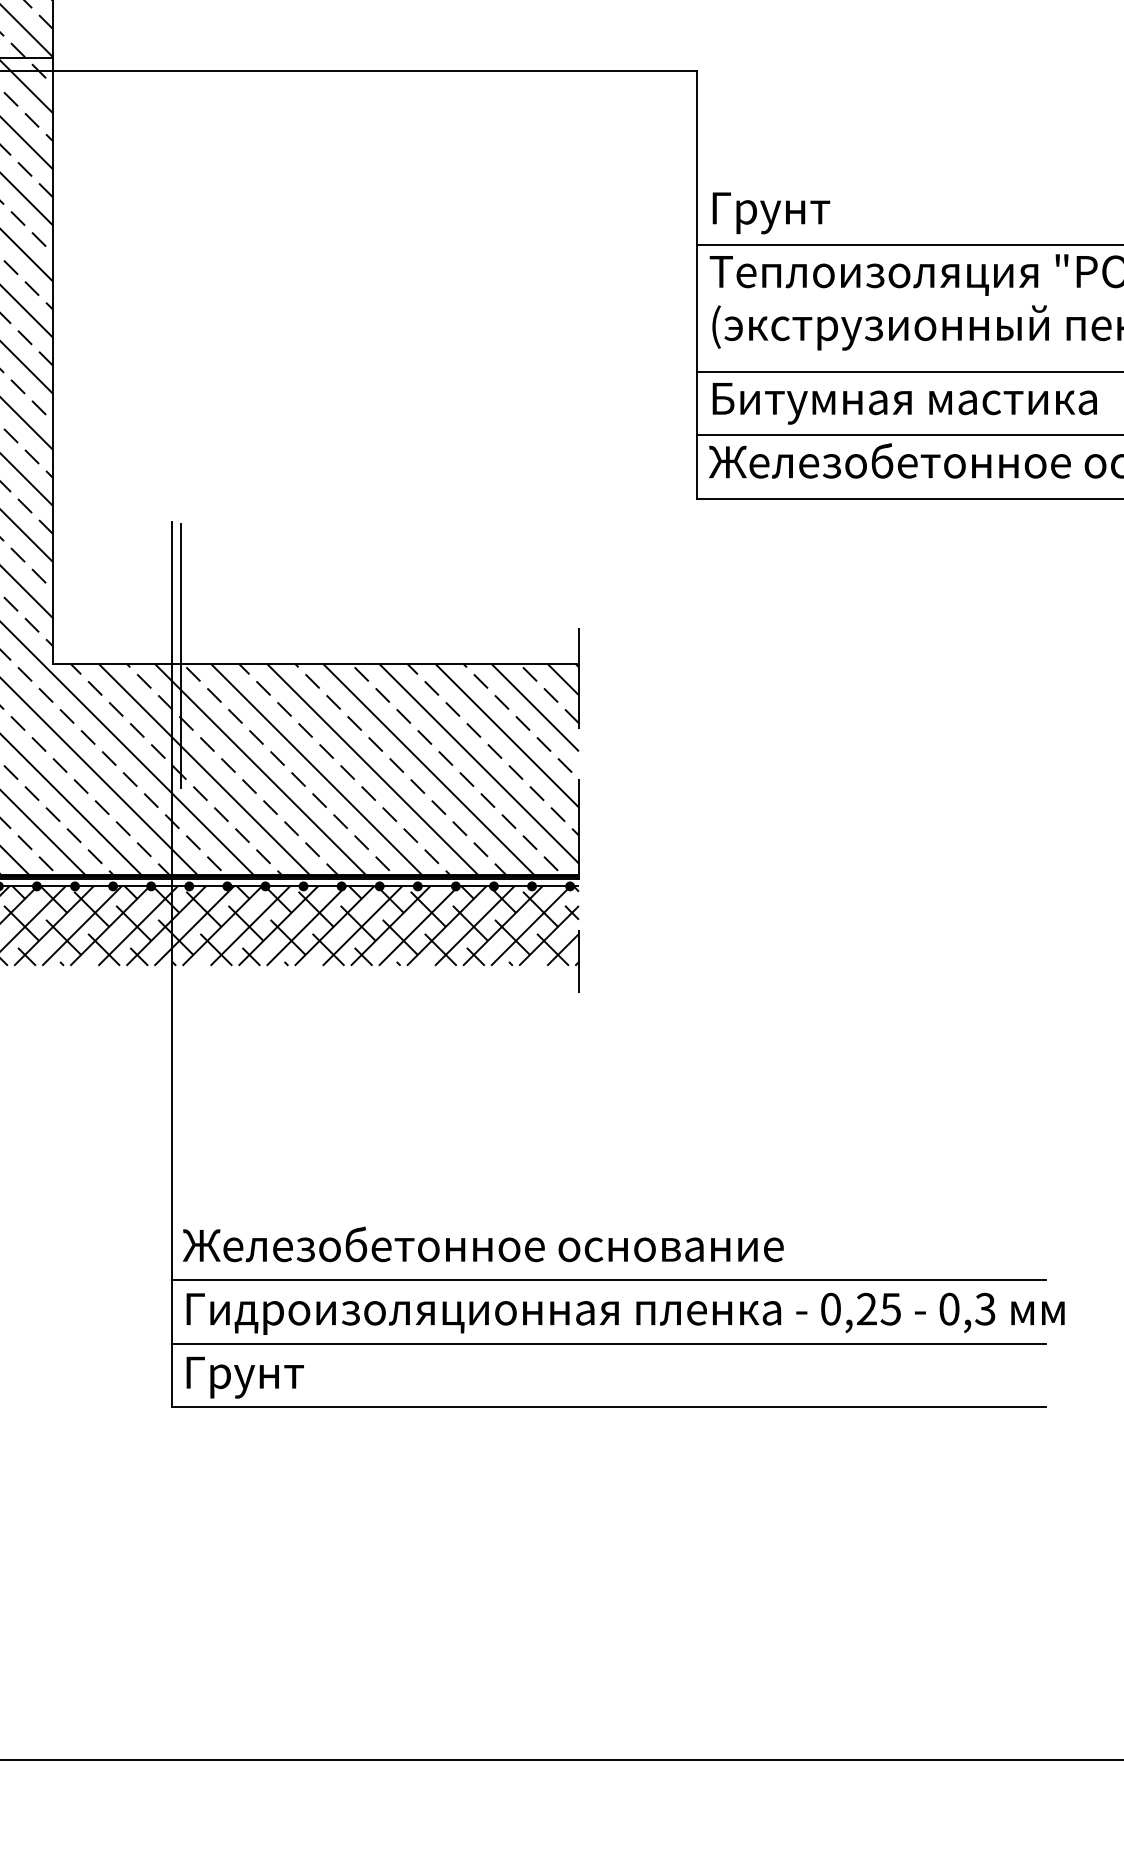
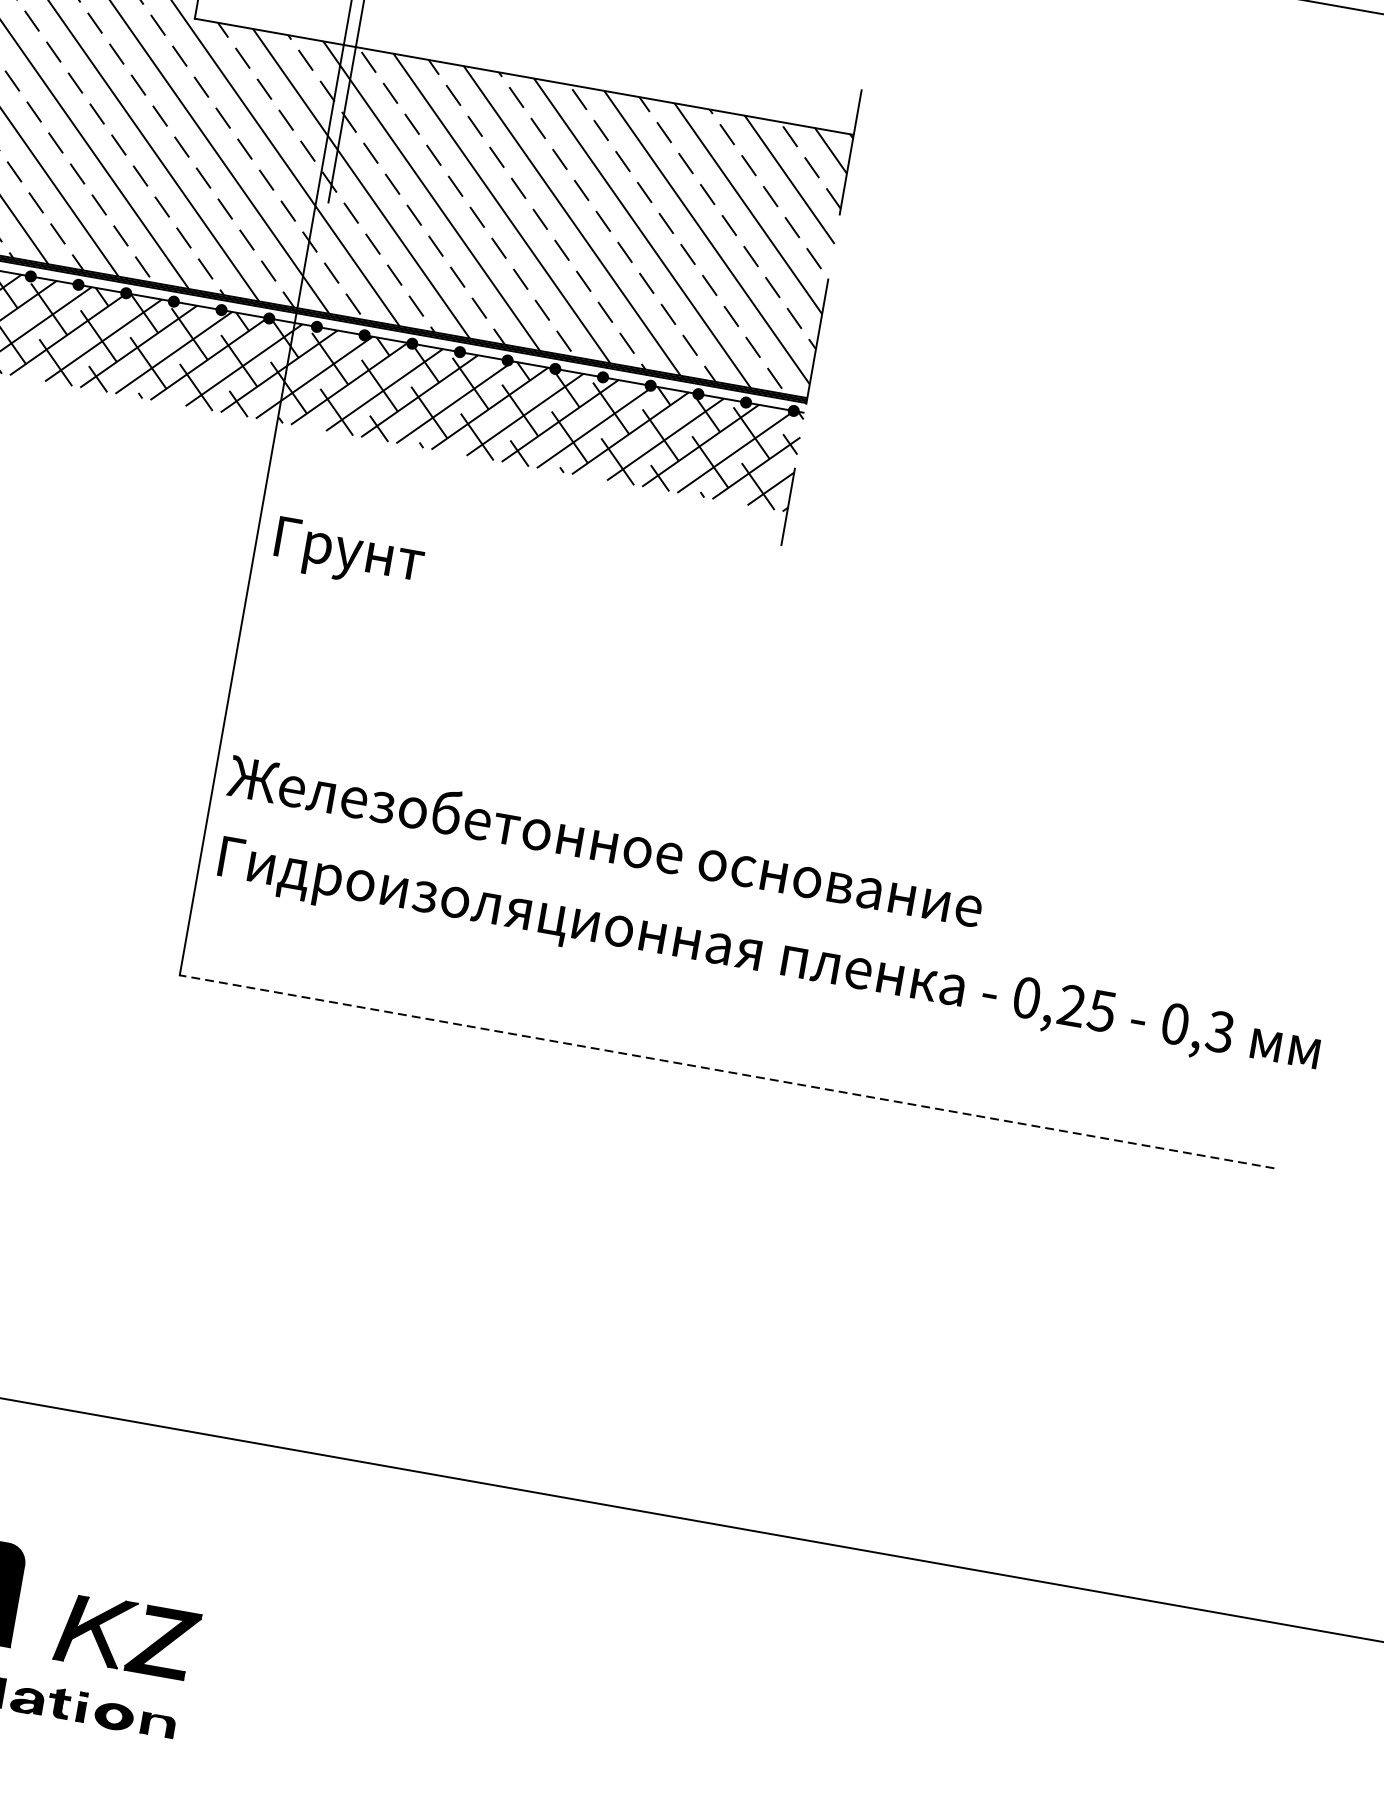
line: (608, 1280) -> (754, 912), removed
line: (608, 1343) -> (740, 991), removed
text: (244, 1377) -> (348, 554), moved
line: (608, 1407) -> (726, 1071), solid -> dashed

